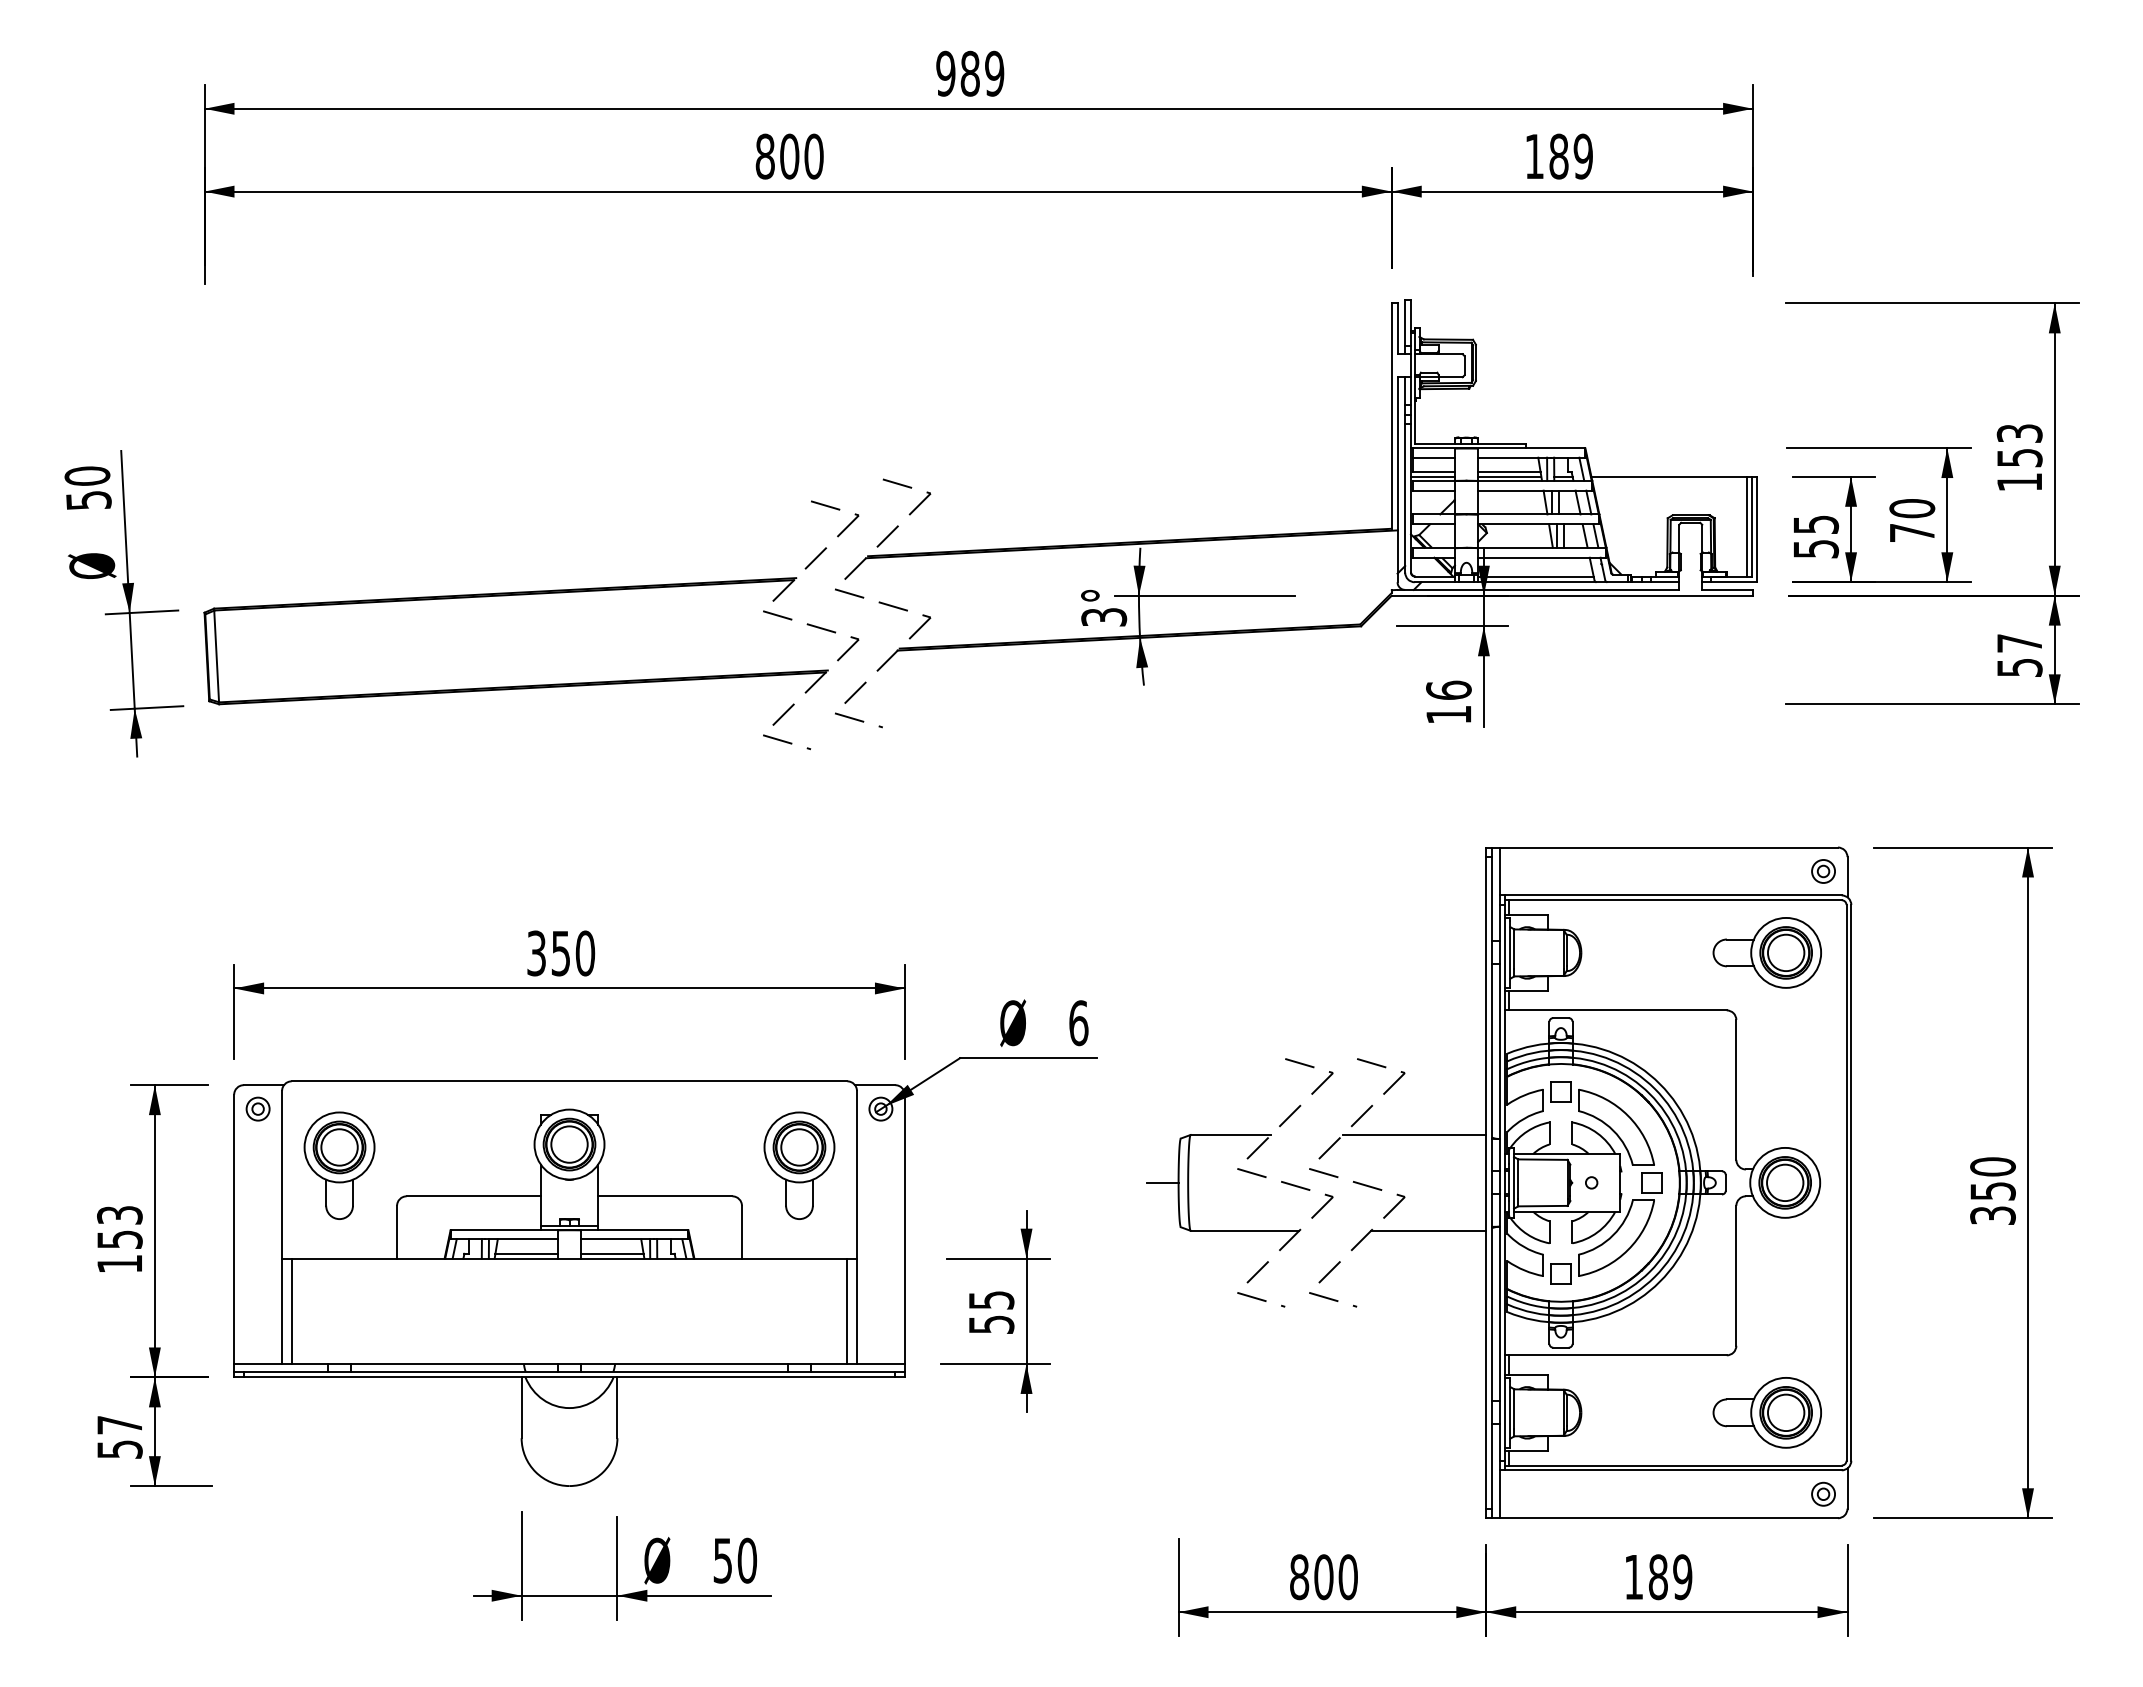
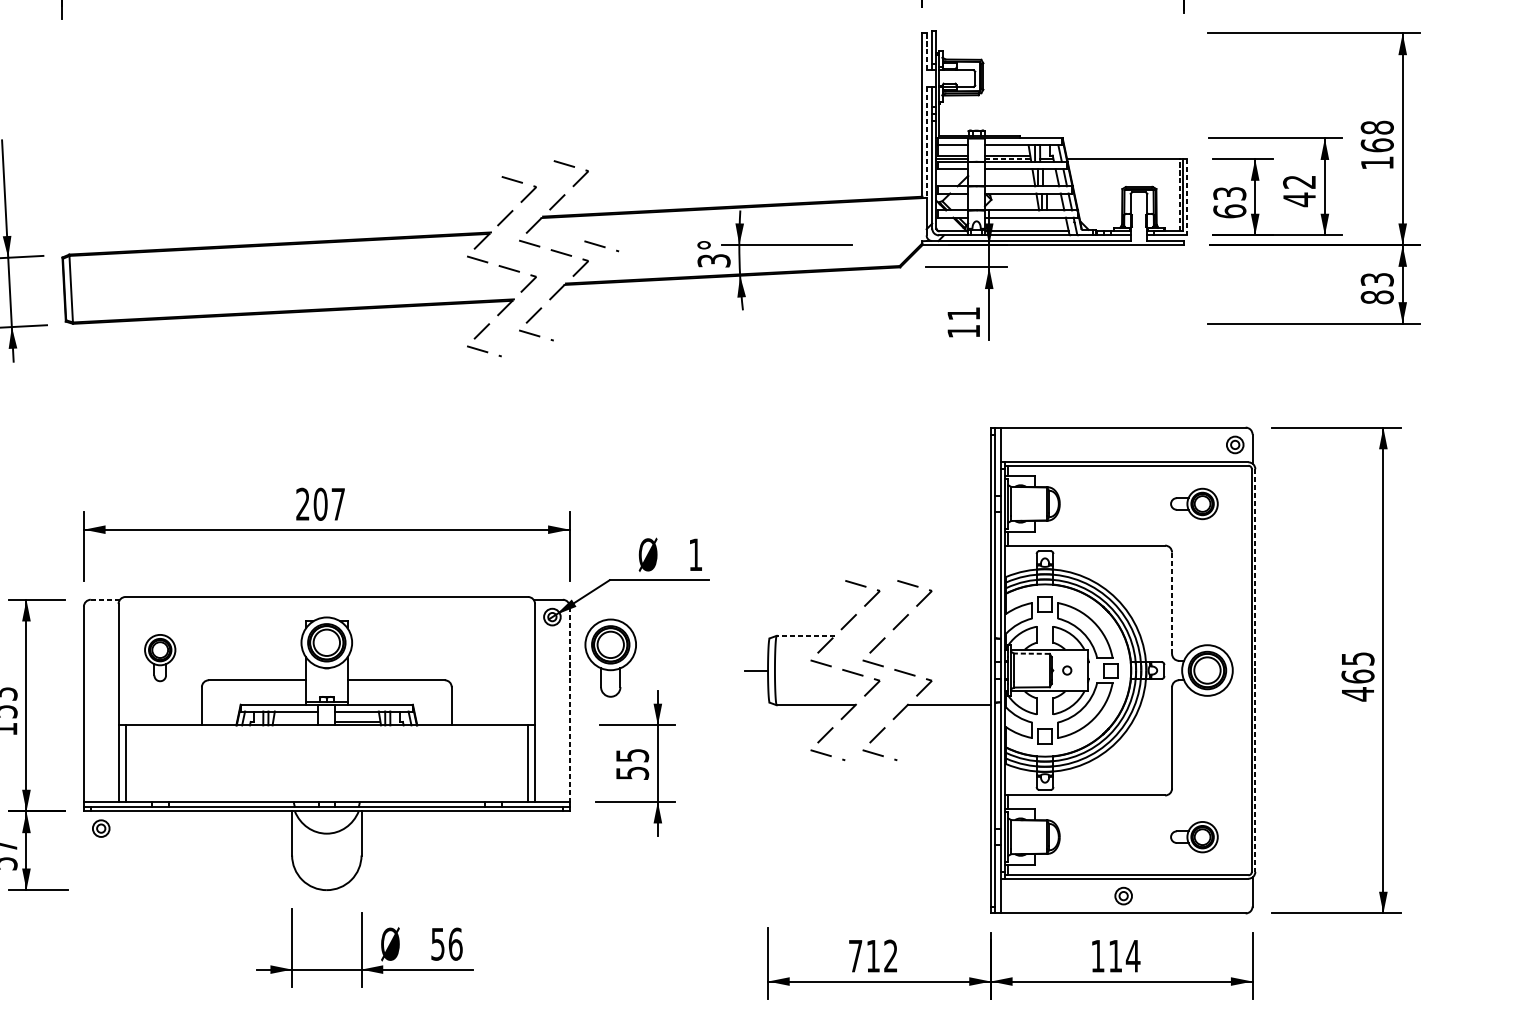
line: (1397, 329) -> (926, 52), solid -> dashed
text: (2019, 445) -> (1377, 136), 153 -> 168
line: (1397, 453) -> (926, 142), solid -> dashed
line: (1509, 476) -> (1007, 158), solid -> dashed
text: (1912, 521) -> (1299, 191), 70 -> 42
line: (1747, 526) -> (1180, 195), solid -> dashed
line: (1756, 529) -> (1186, 197), solid -> dashed
text: (1816, 536) -> (1230, 202), 55 -> 63
line: (949, 597) -> (602, 246), added
text: (2019, 655) -> (1377, 288), 57 -> 83
text: (1448, 689) -> (963, 313), 16 -> 11
part: (1766, 952) -> (1193, 503), size x0.6
text: (561, 953) -> (321, 504), 350 -> 207
text: (1078, 1023) -> (695, 555), 6 -> 1
line: (263, 1085) -> (105, 599), solid -> dashed
line: (1736, 1089) -> (1172, 602), solid -> dashed
part: (257, 1108) -> (100, 828), moved
line: (1230, 1134) -> (805, 635), solid -> dashed
line: (1414, 1134) -> (938, 635), removed
line: (1542, 1159) -> (1031, 653), solid -> dashed
part: (339, 1165) -> (160, 657), size x0.6
part: (799, 1165) -> (610, 657), moved
line: (1851, 1182) -> (1255, 670), solid -> dashed
text: (1992, 1191) -> (1357, 676), 350 -> 465
line: (904, 1229) -> (569, 704), solid -> dashed
line: (526, 1253) -> (295, 721), removed
part: (1766, 1412) -> (1193, 836), size x0.6
part: (1823, 1493) -> (1123, 895), moved
text: (747, 1560) -> (455, 944), 50 -> 56
text: (1323, 1577) -> (873, 956), 800 -> 712
text: (1670, 1577) -> (1124, 956), 189 -> 114

